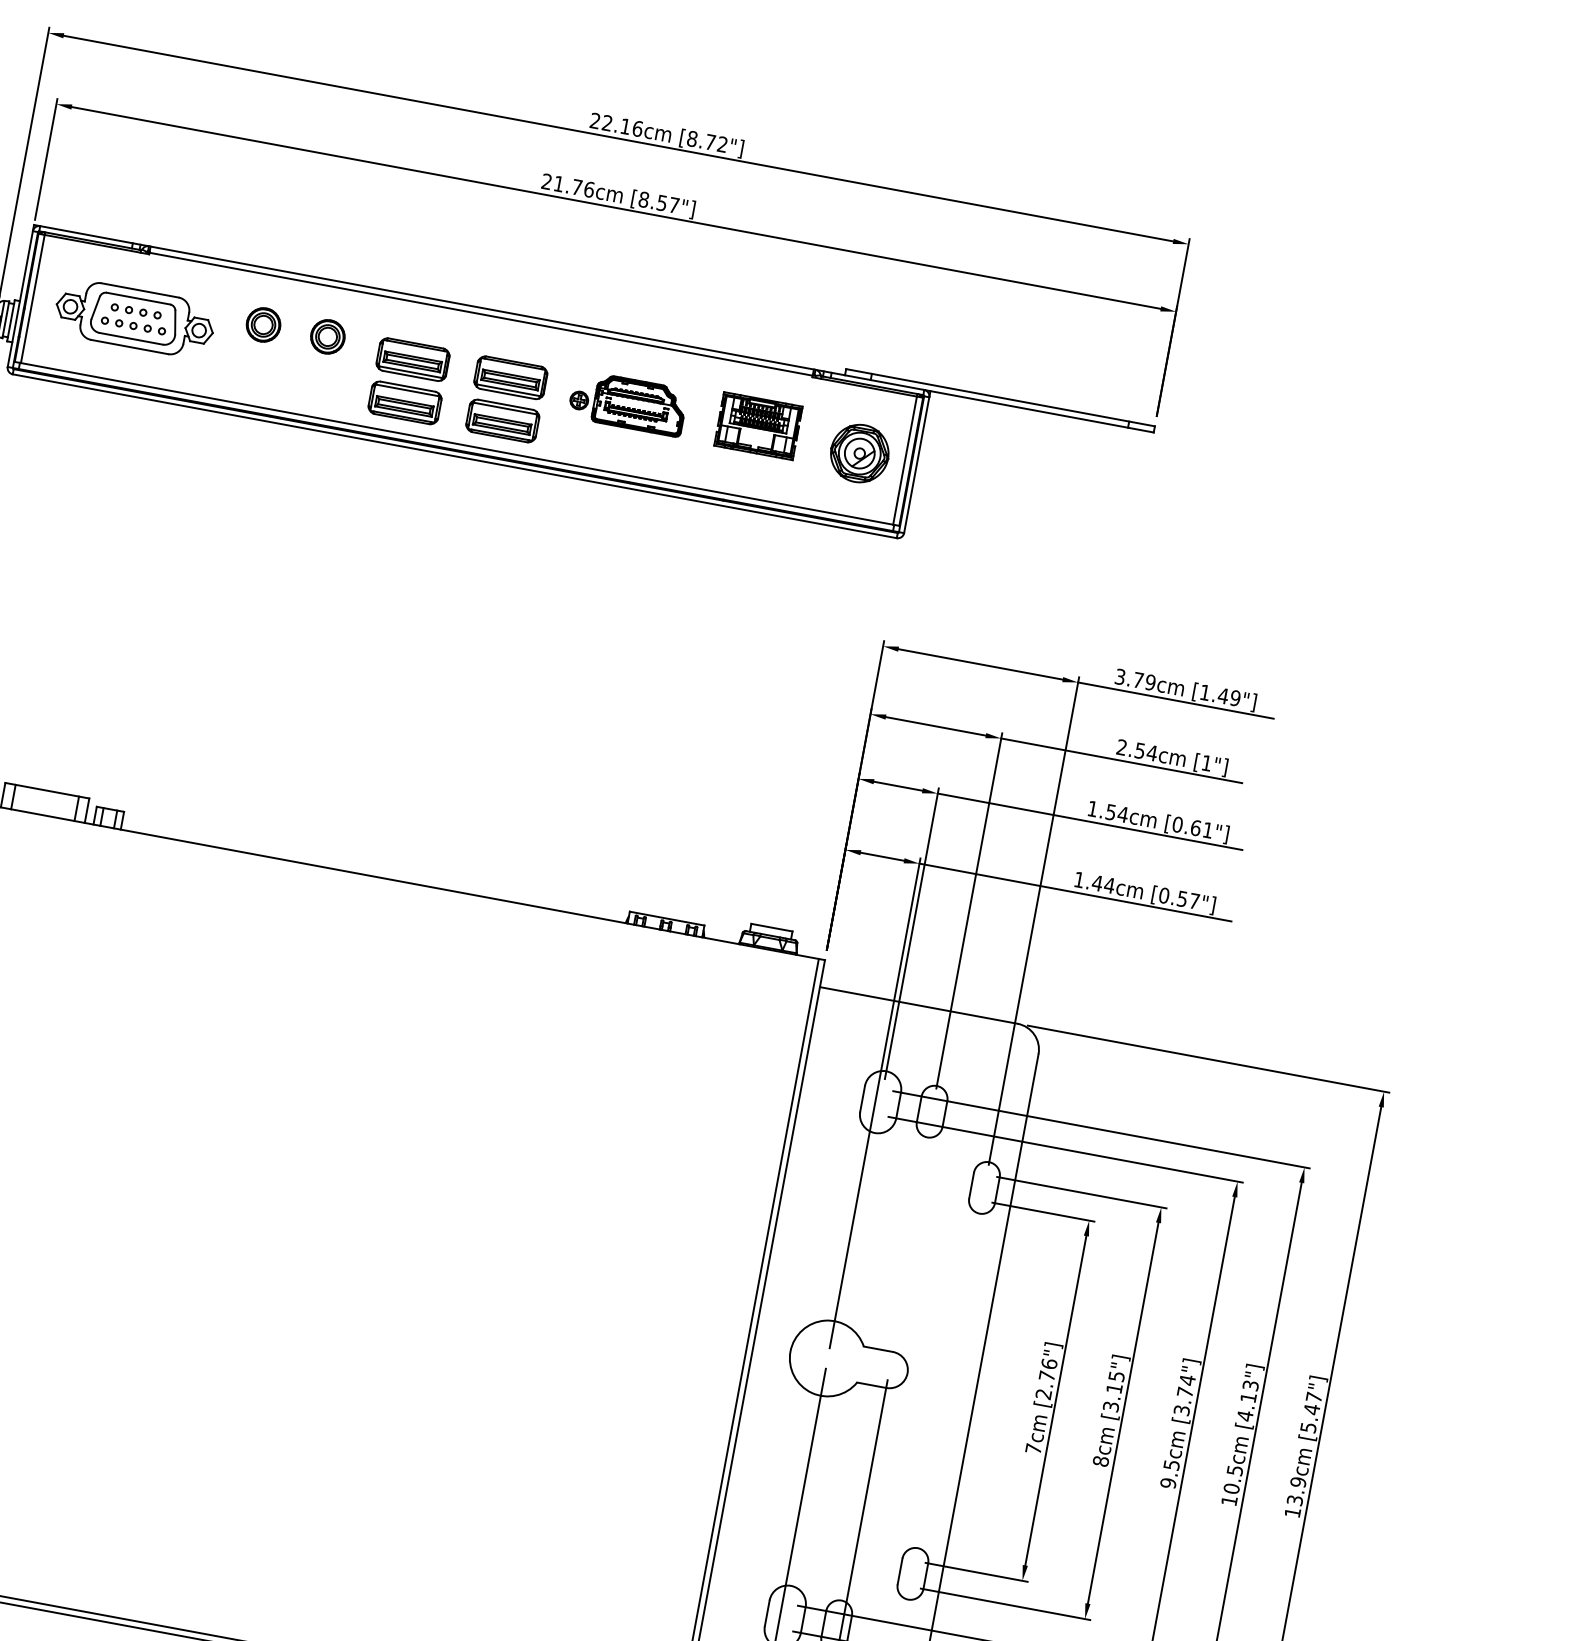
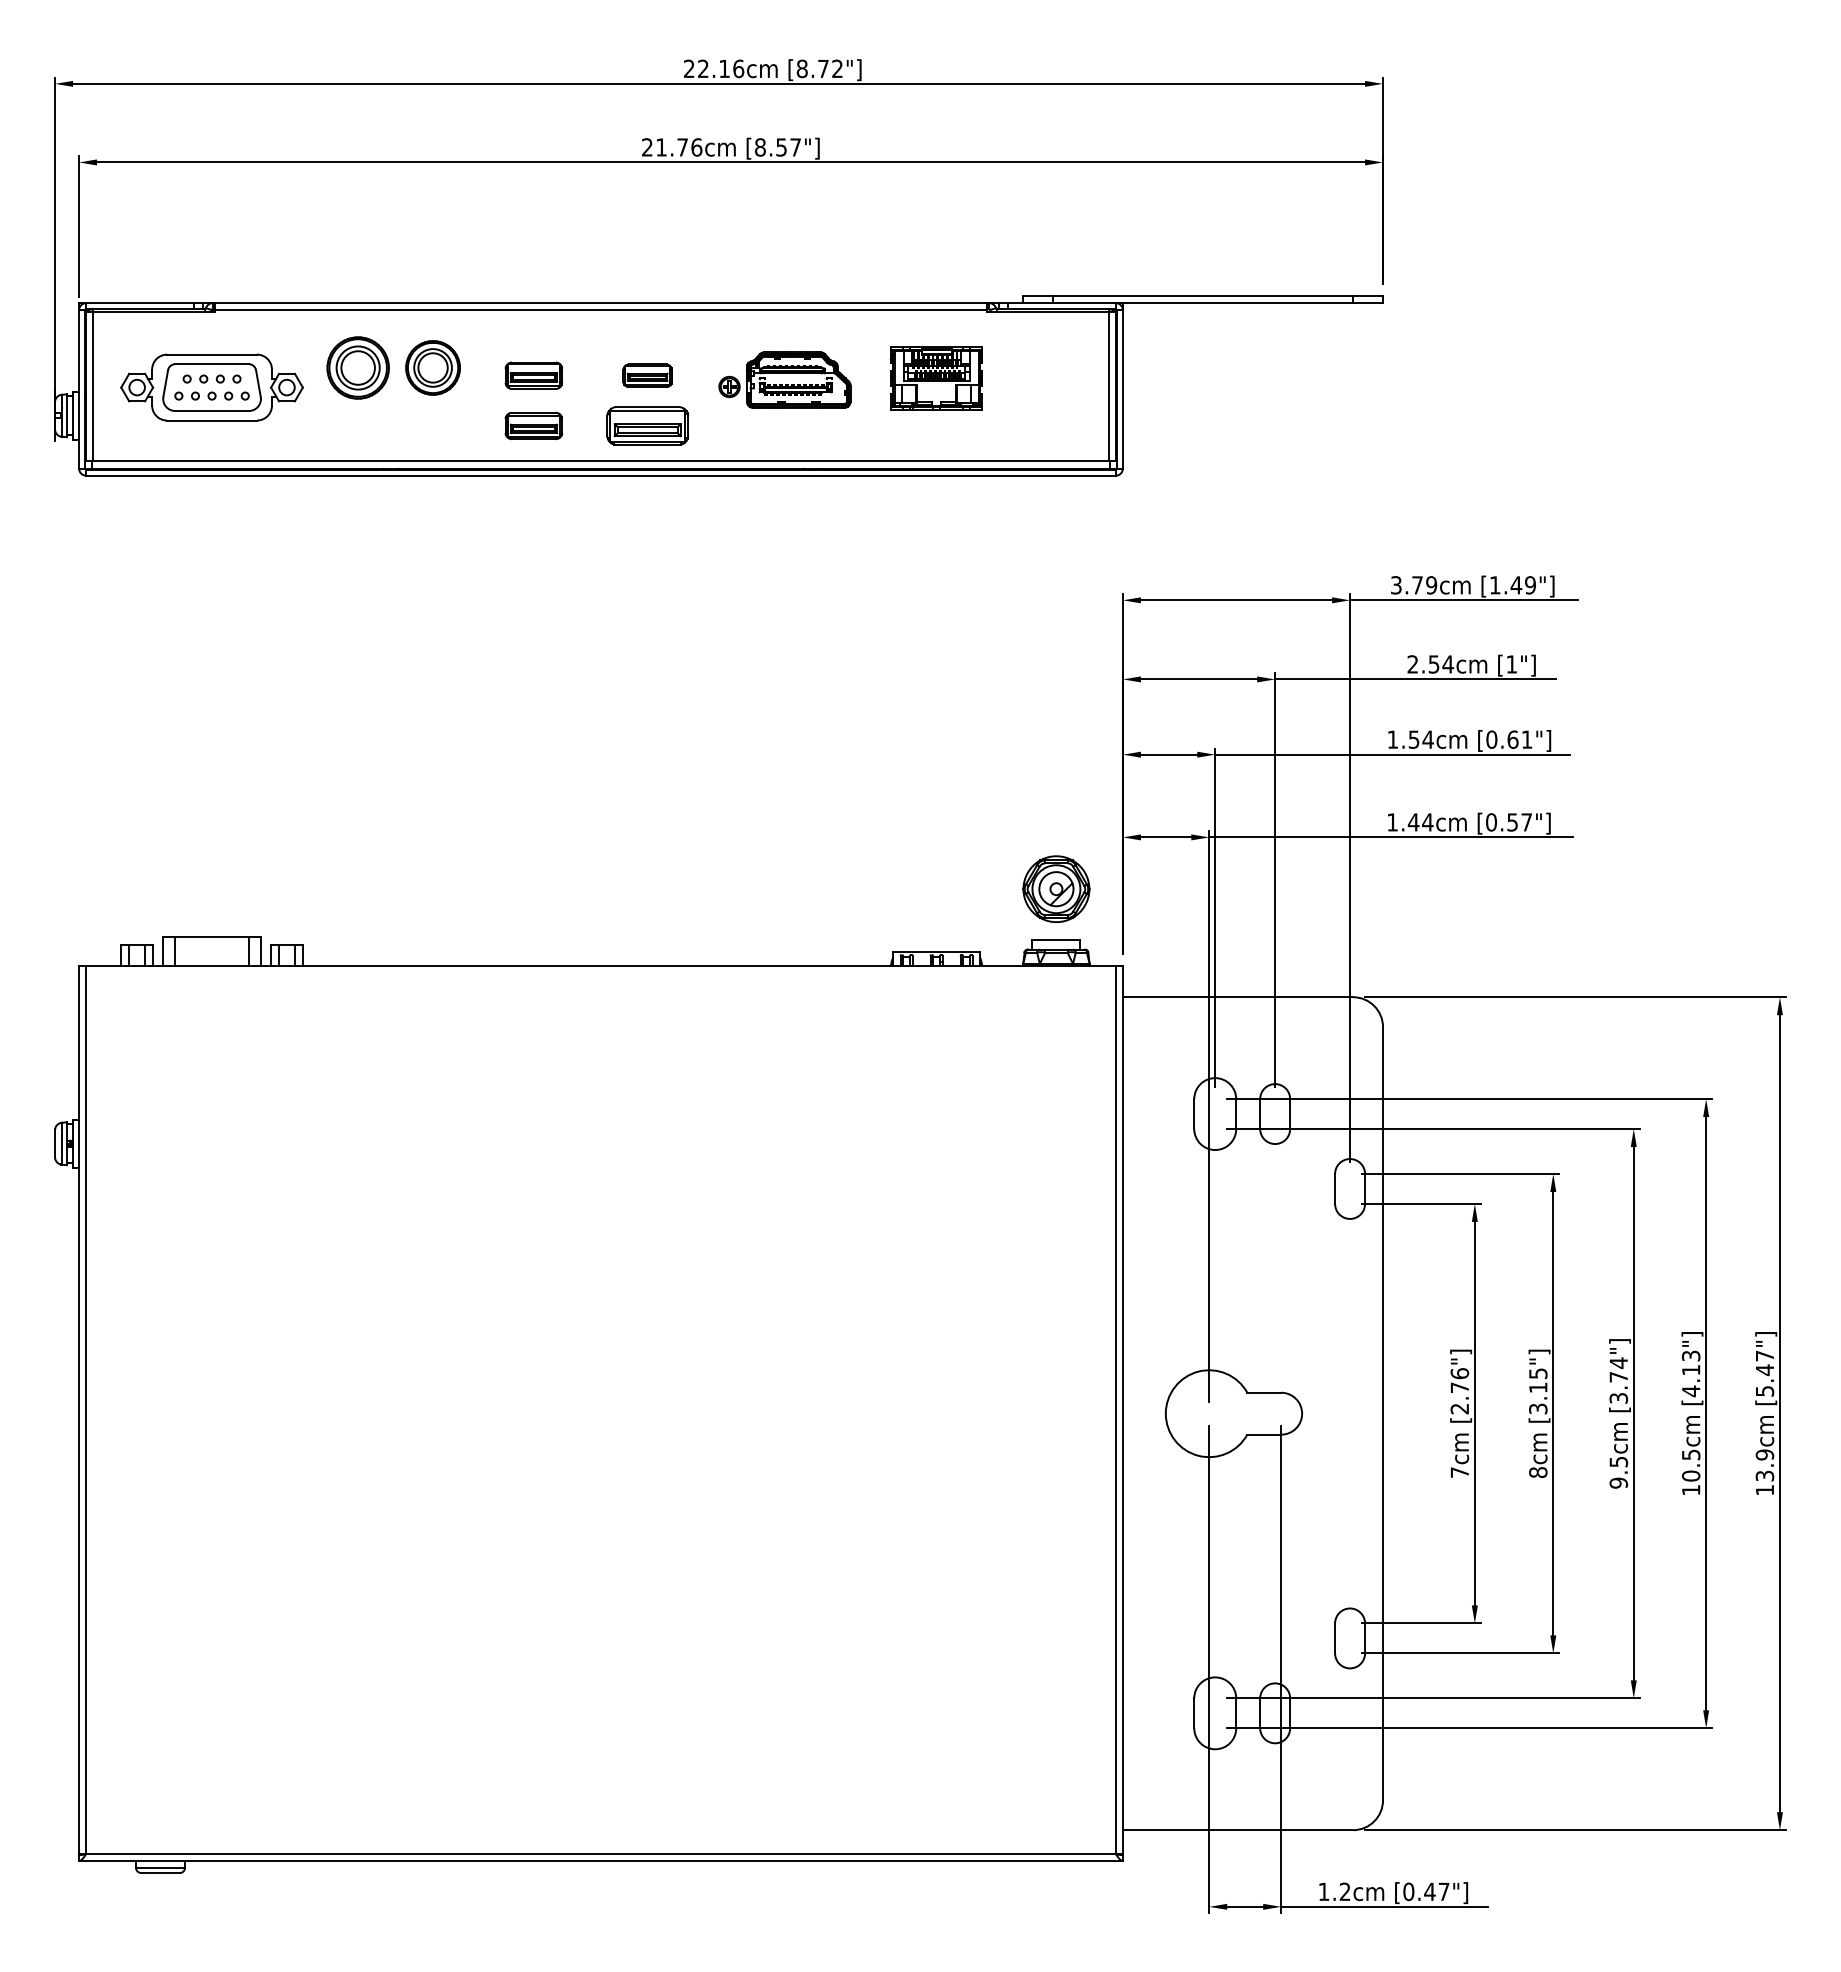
part: (263, 324) -> (358, 367), size x1.6
part: (328, 336) -> (433, 367), size x1.4
part: (412, 359) -> (533, 375), size x0.7
part: (510, 377) -> (647, 375), size x0.6
part: (404, 402) -> (533, 425), size x0.7
part: (859, 453) -> (1056, 888), moved

